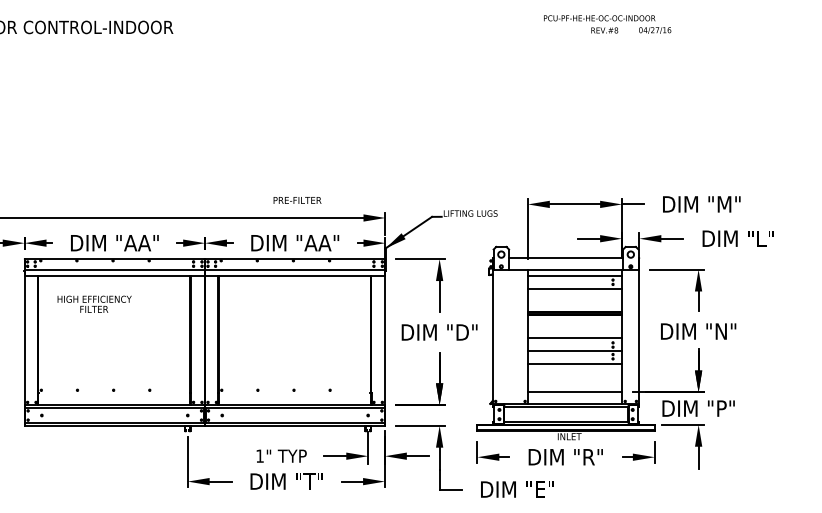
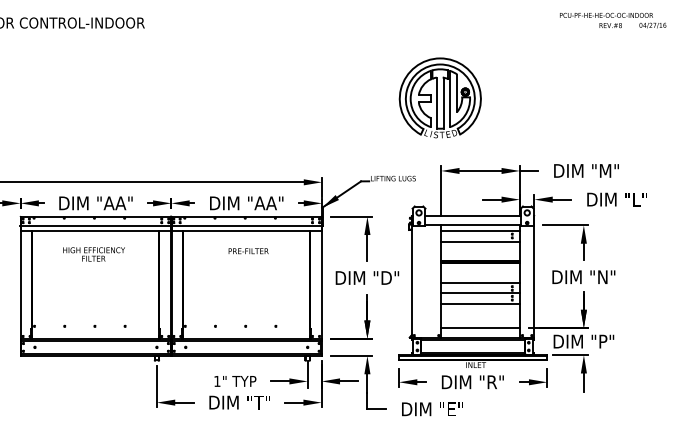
text: (607, 24) -> (613, 20), moved
part: (526, 116) -> (440, 97), added
text: (297, 200) -> (248, 251), moved
text: (94, 303) -> (94, 253), moved

